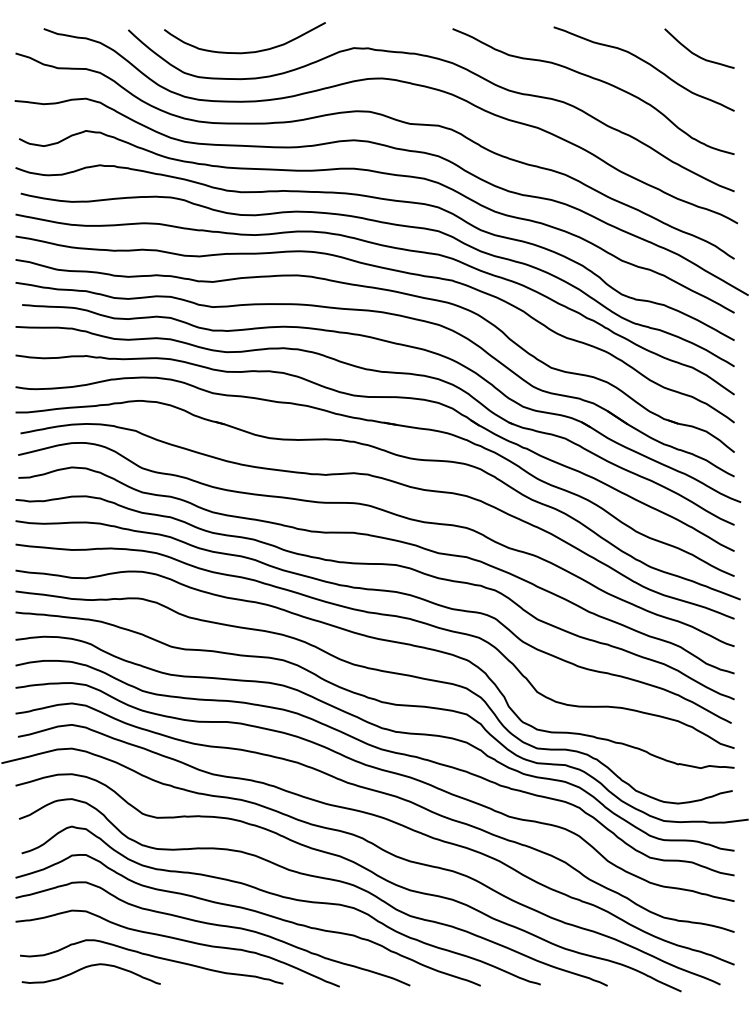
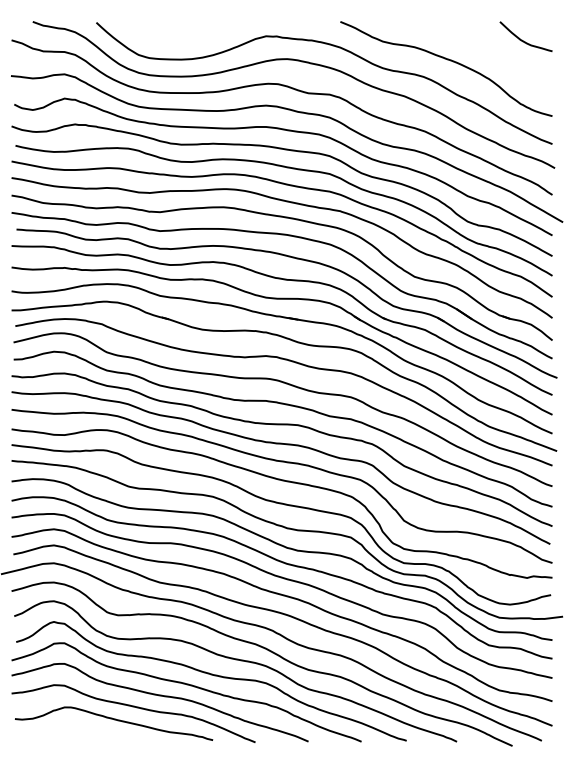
curve: (247, 51) -> (186, 38), removed
curve: (647, 64) -> (486, 48), removed
curve: (88, 967) -> (66, 727), removed

